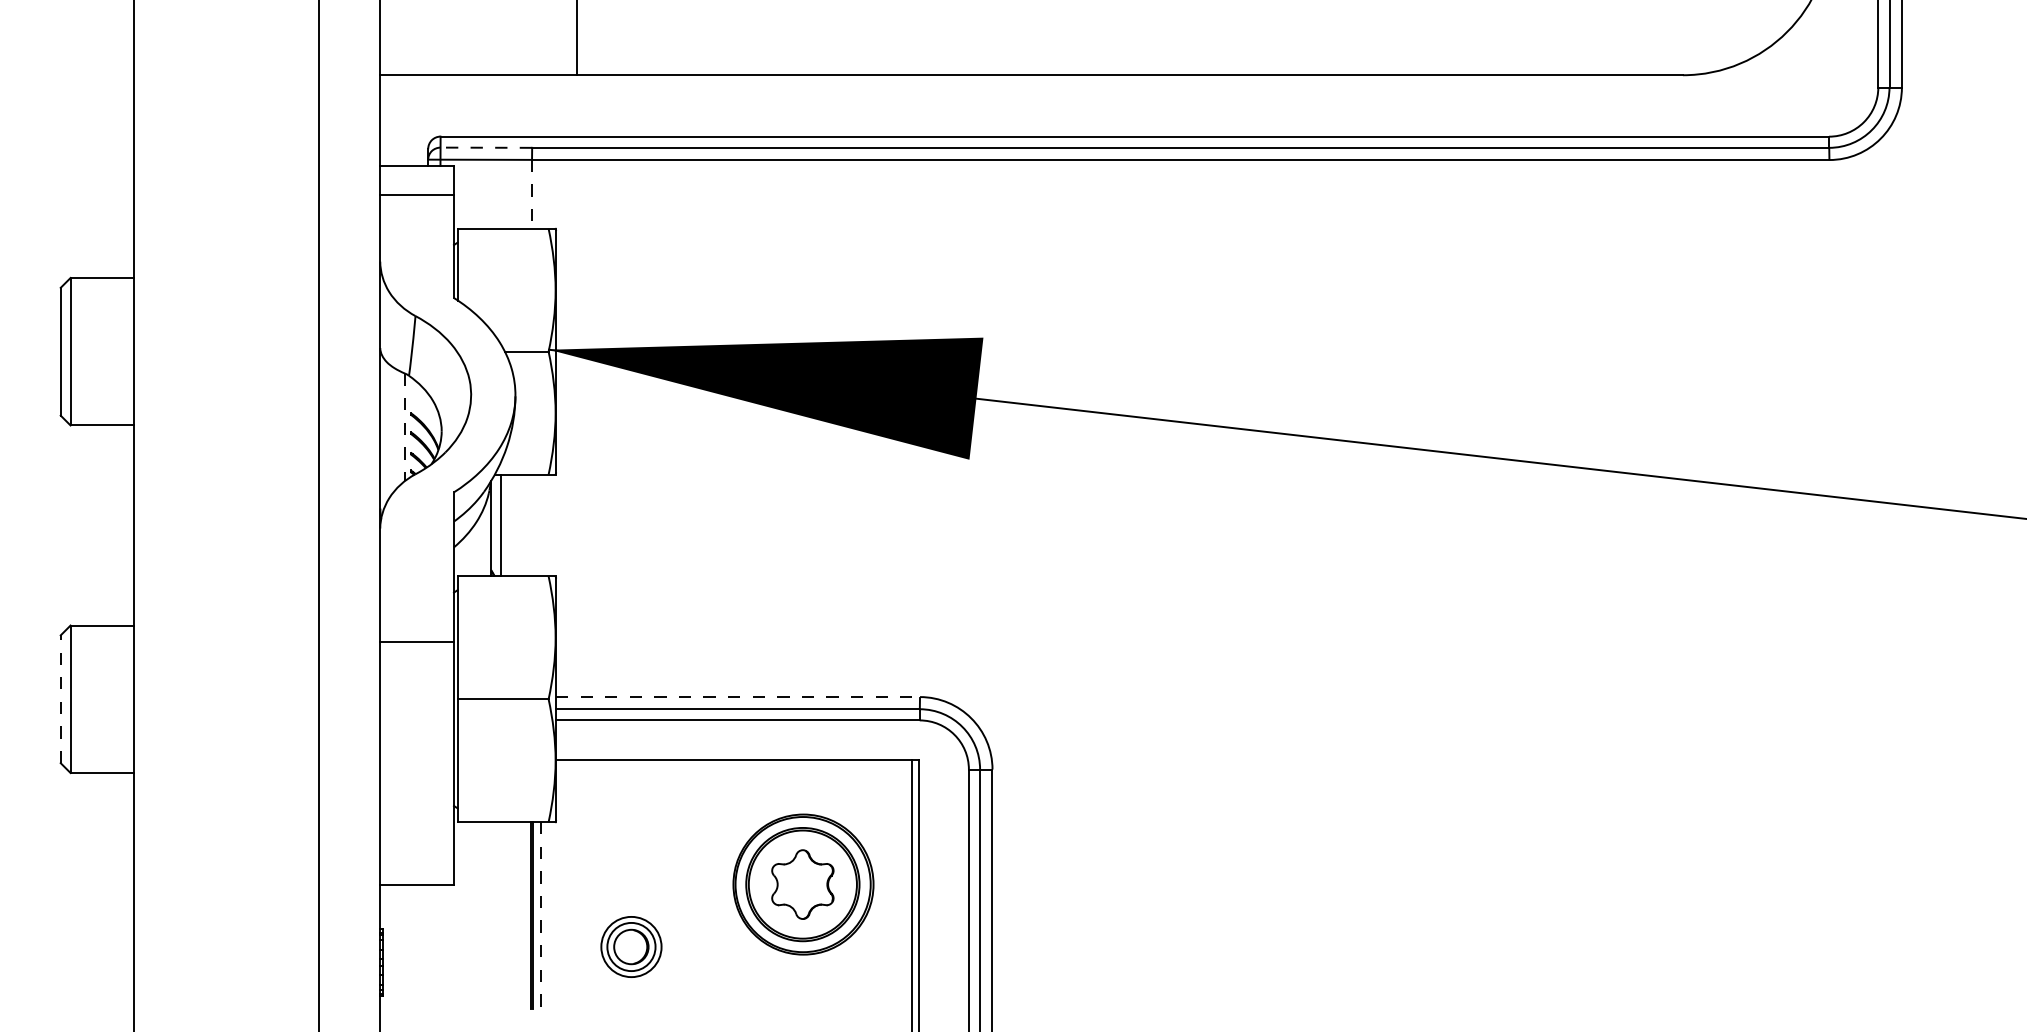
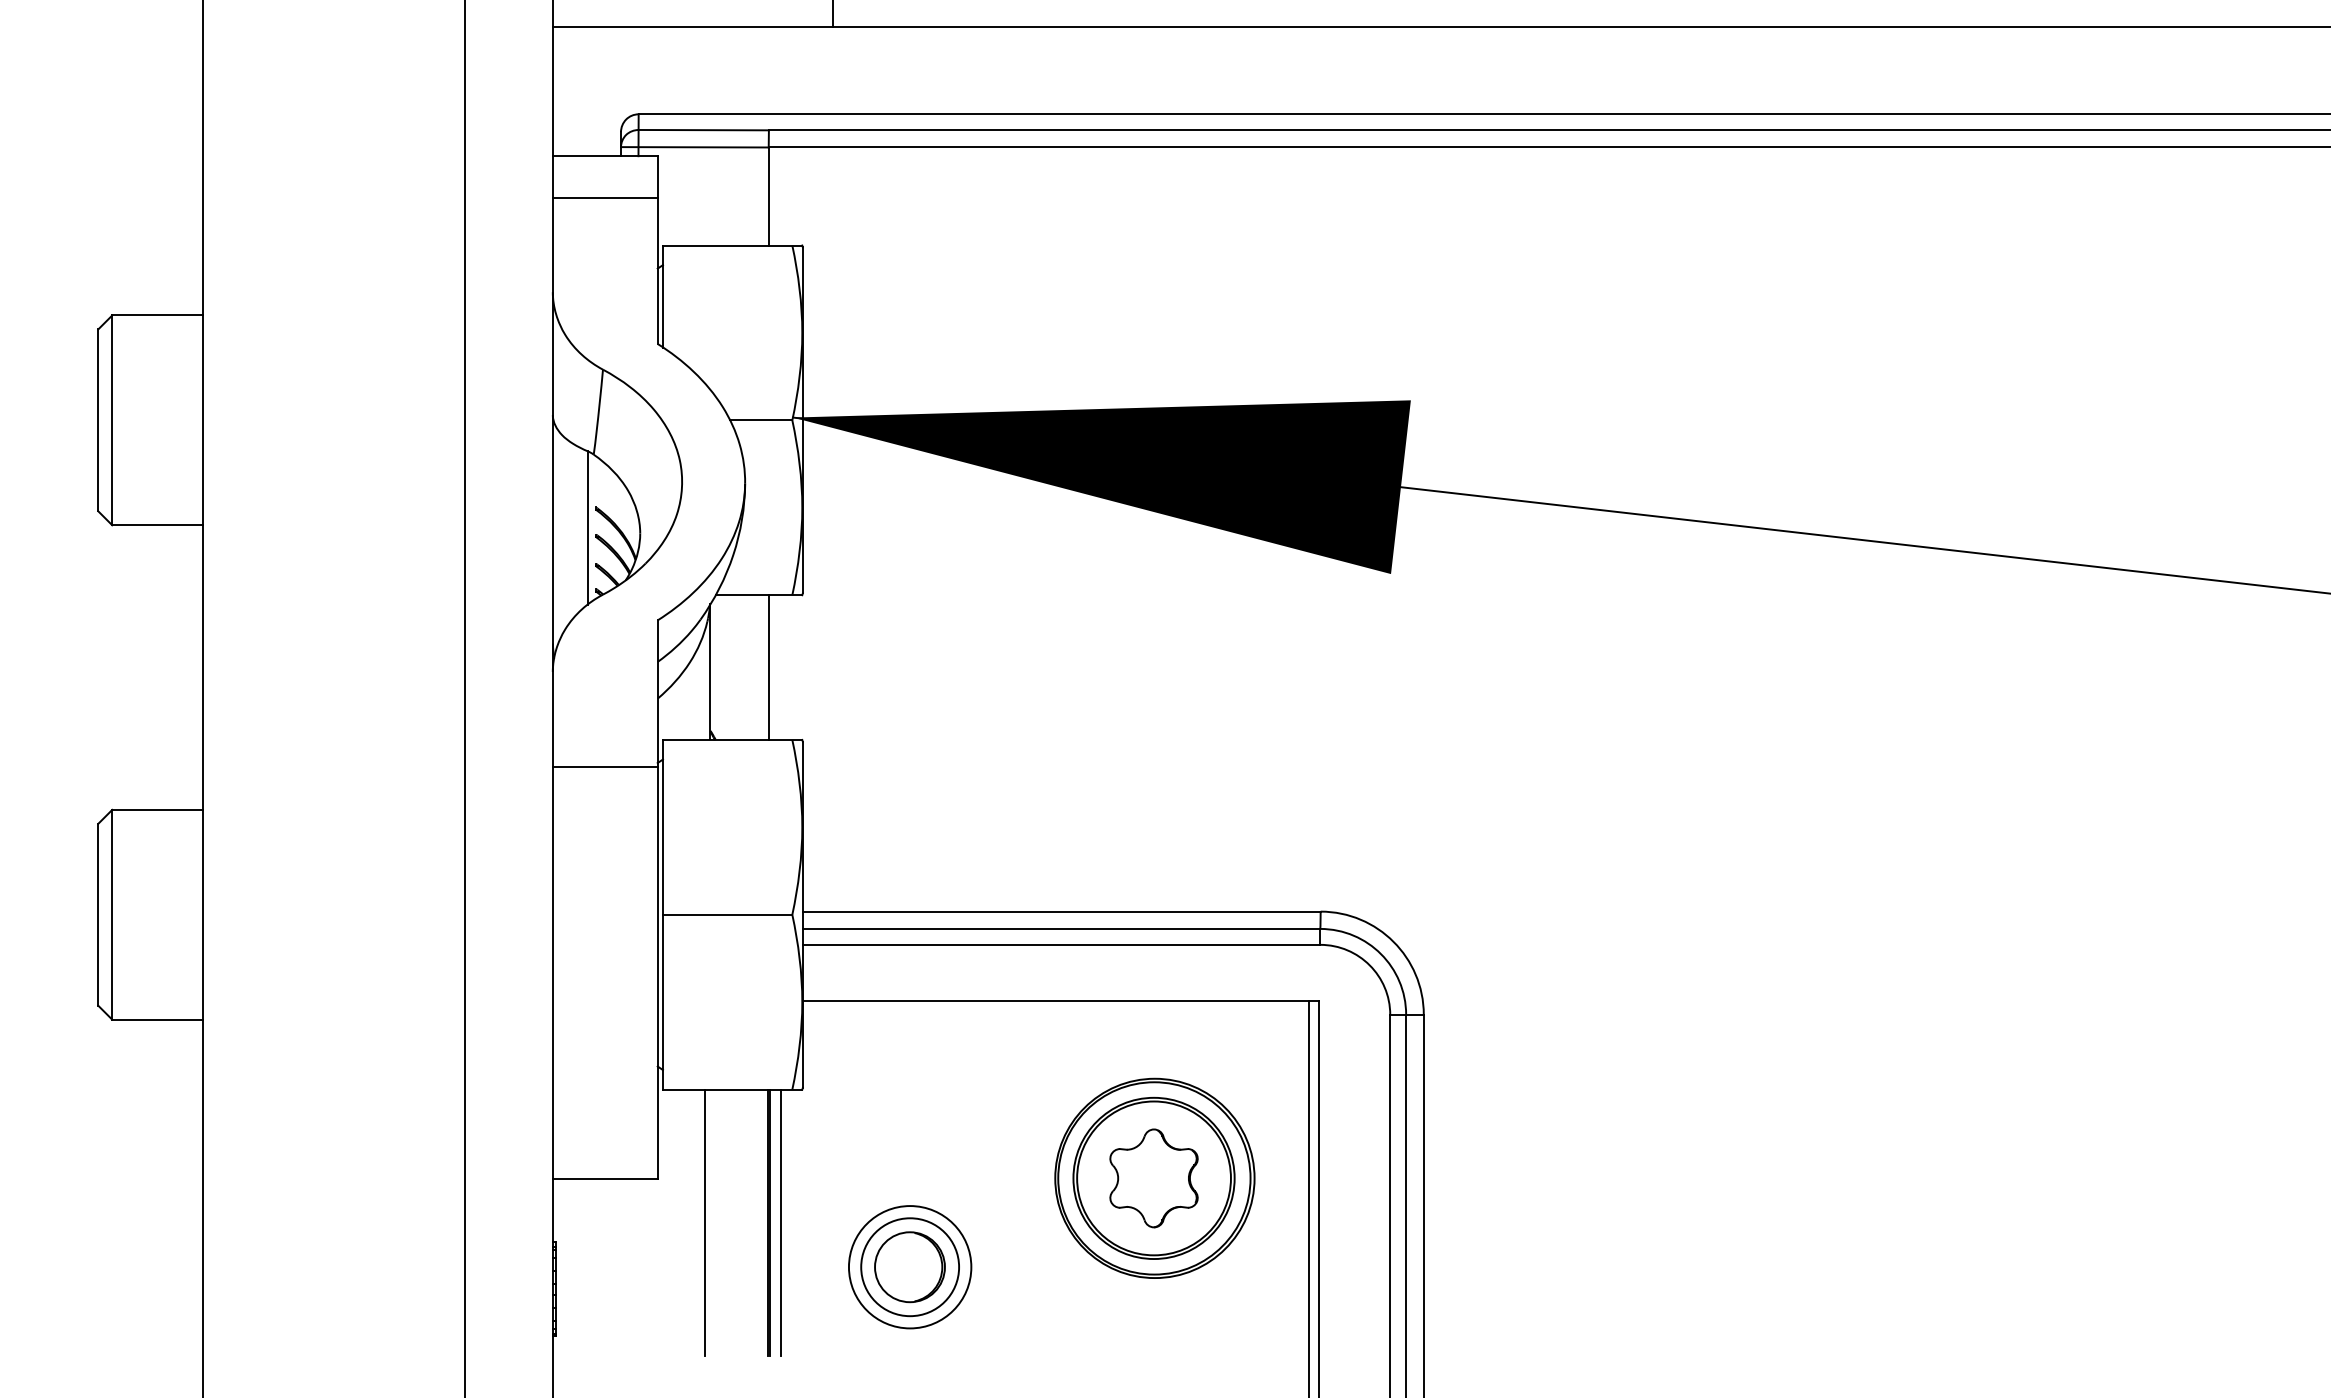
line: (486, 147) -> (703, 129), dashed -> solid
line: (532, 194) -> (769, 196), dashed -> solid
line: (404, 427) -> (587, 528), dashed -> solid
line: (501, 525) -> (769, 667), moved
line: (417, 642) -> (605, 767), moved
line: (738, 697) -> (1062, 912), dashed -> solid
line: (60, 699) -> (97, 915), dashed -> solid
line: (487, 915) -> (705, 1222), added
line: (540, 915) -> (780, 1222), dashed -> solid
part: (631, 946) -> (910, 1266), size x1.43

